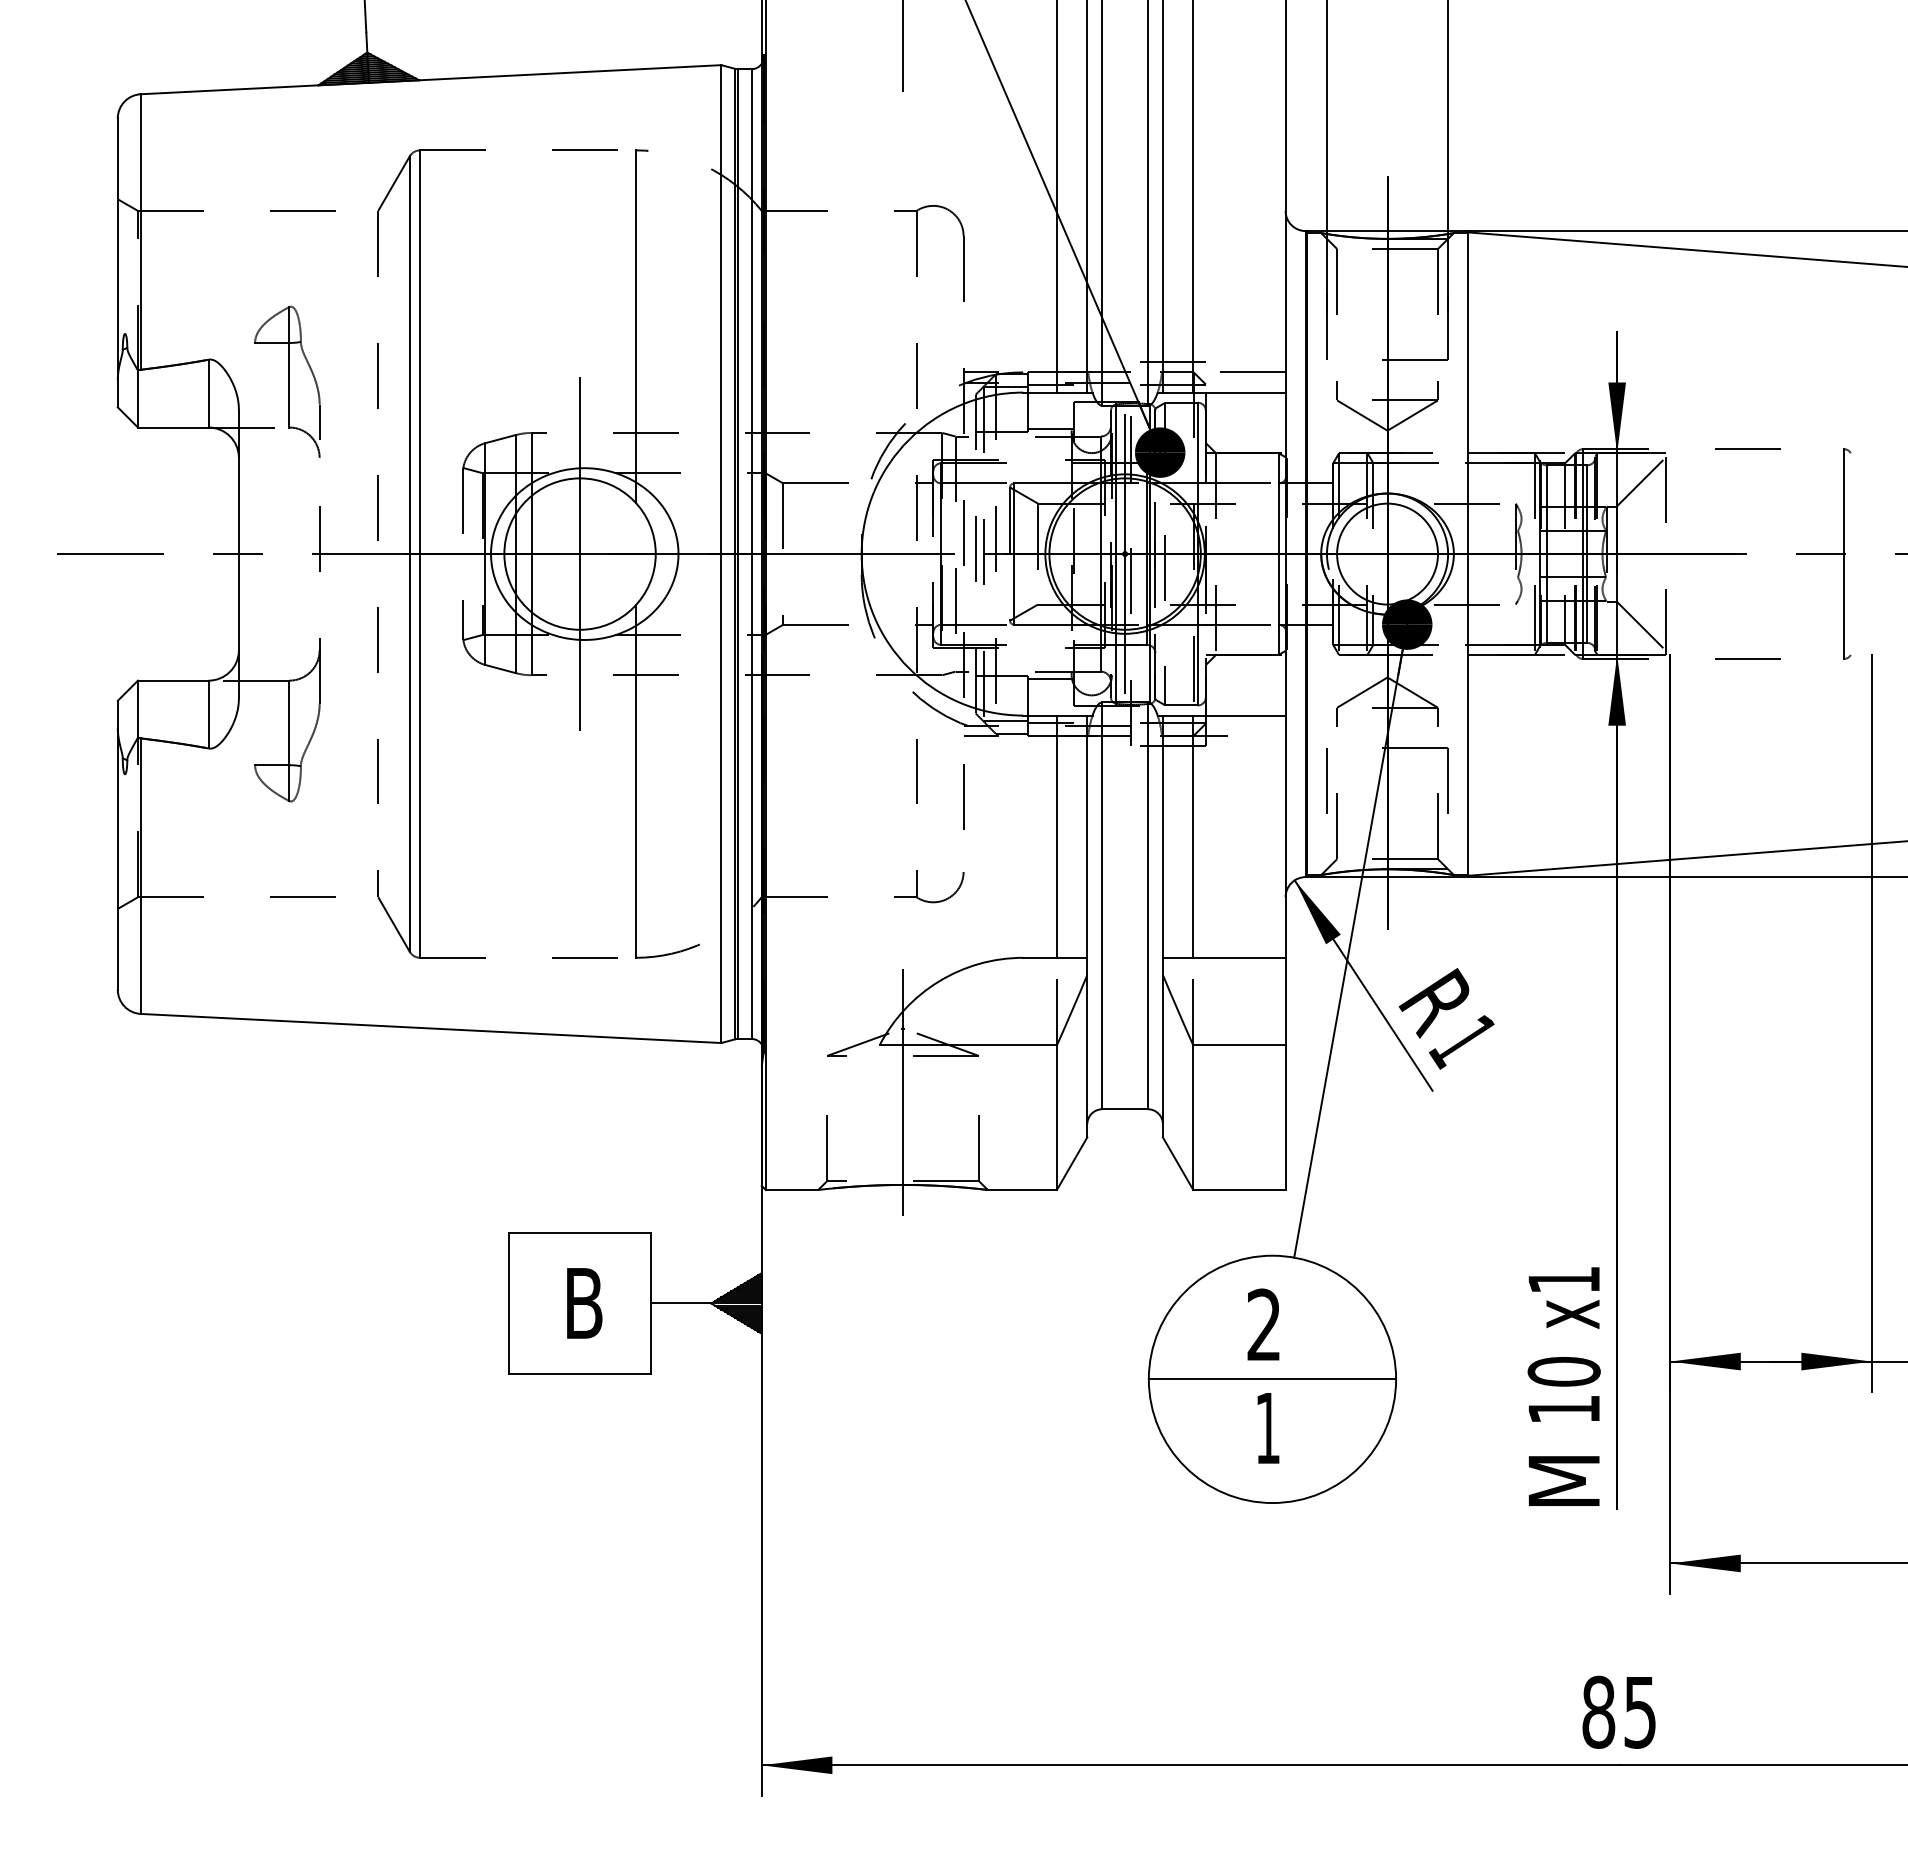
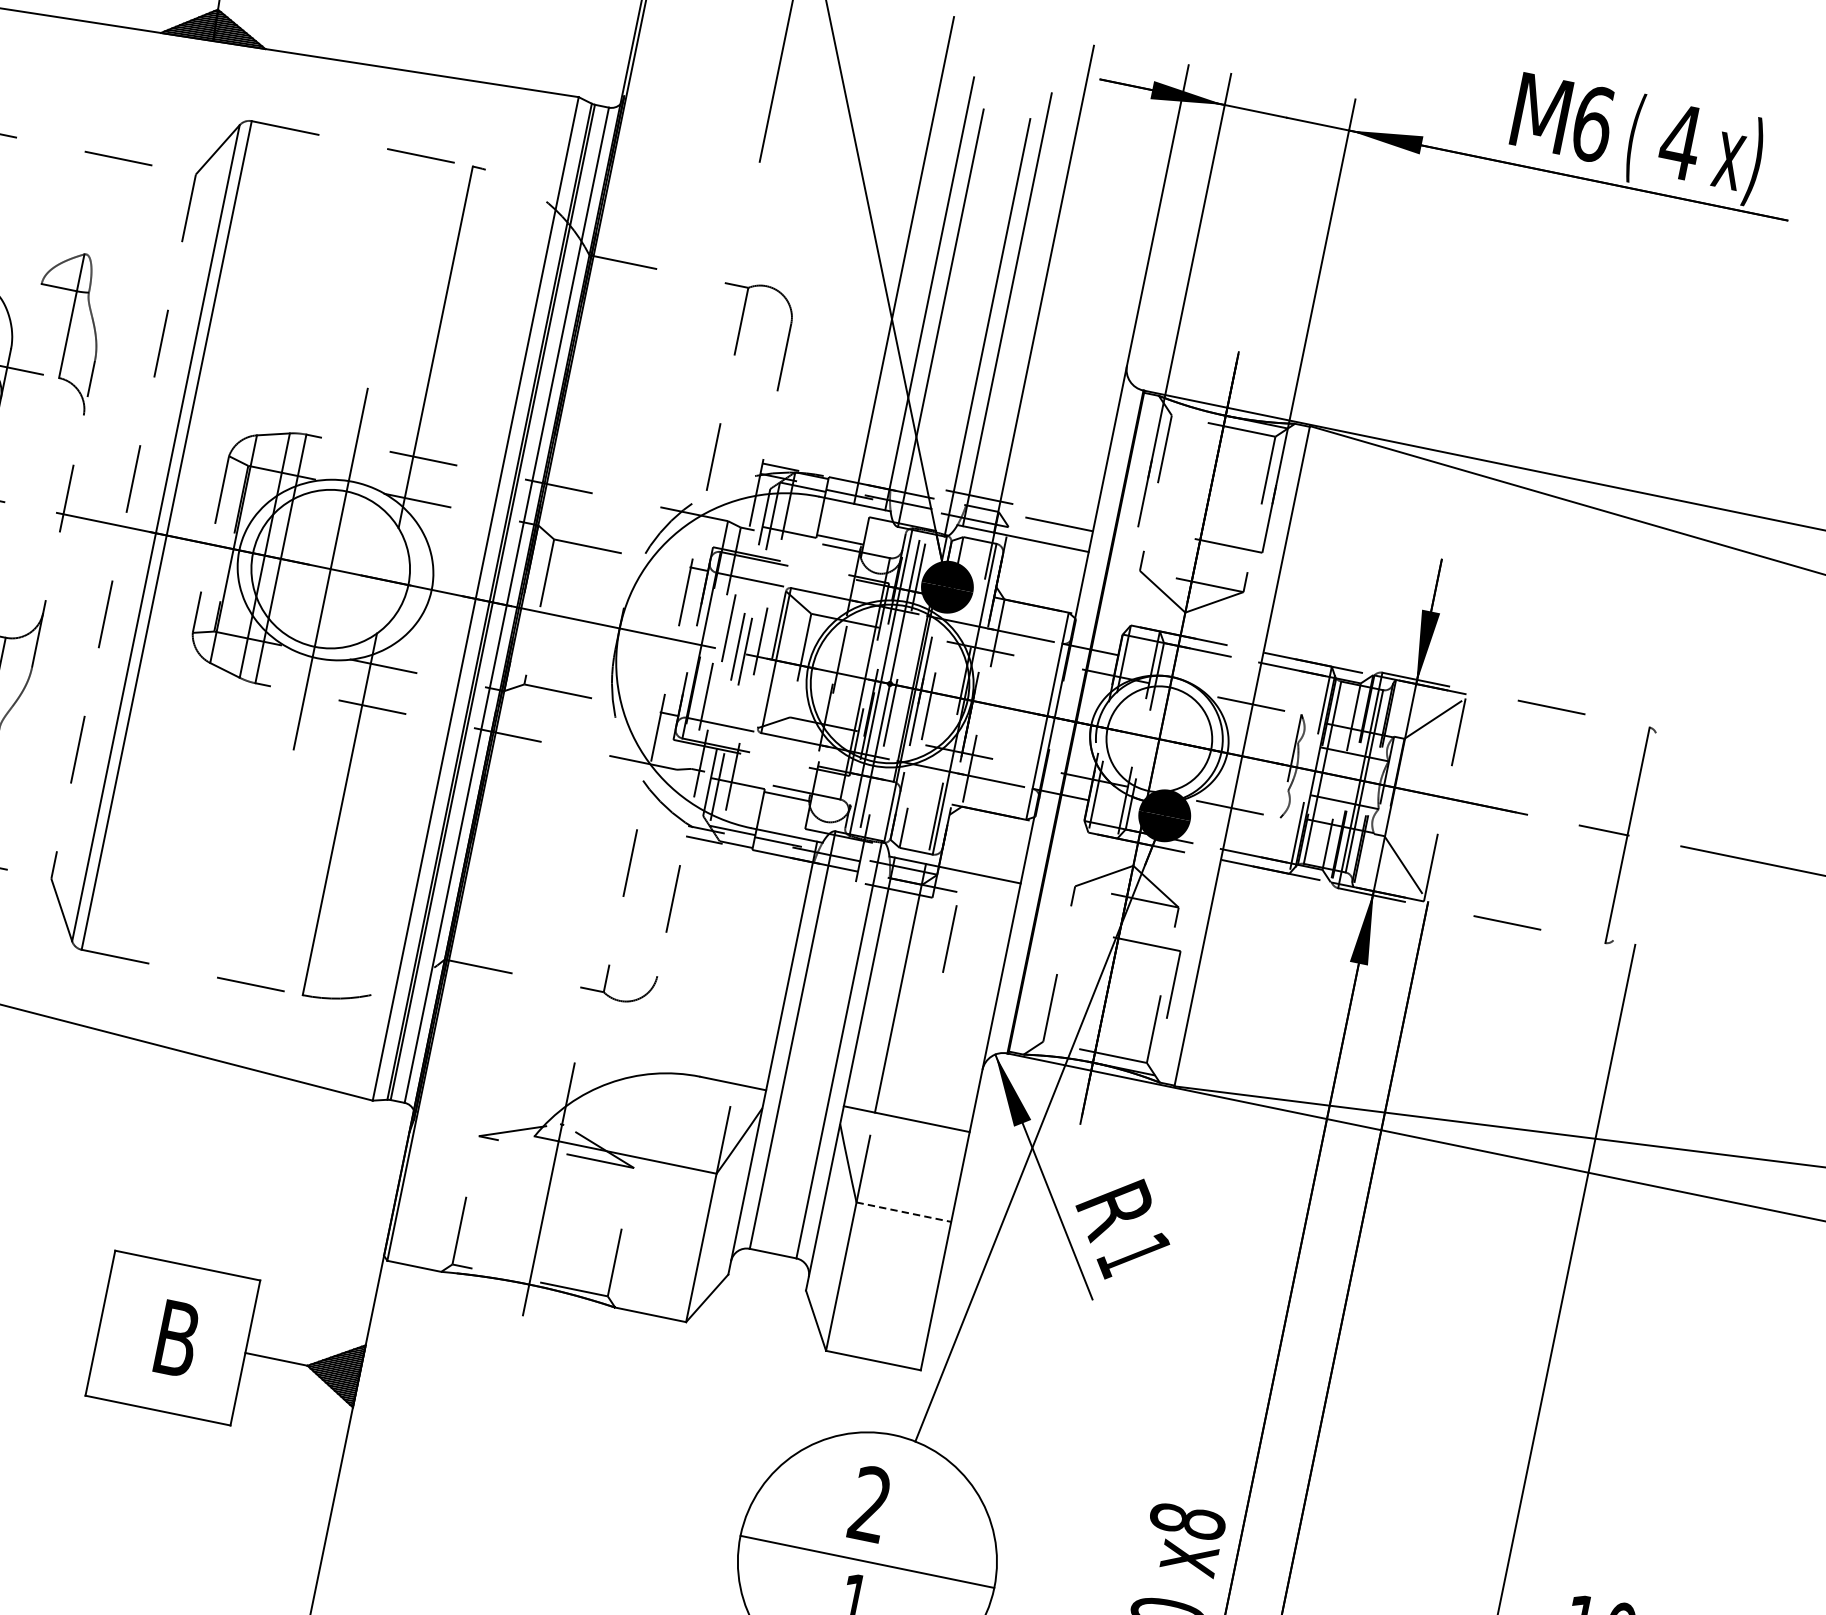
line: (1326, 780) -> (949, 938), moved
line: (1056, 836) -> (760, 959), removed
line: (1239, 1045) -> (903, 1212), solid -> dashed
text: (1563, 1279) -> (1187, 1520), x1 -> x8

